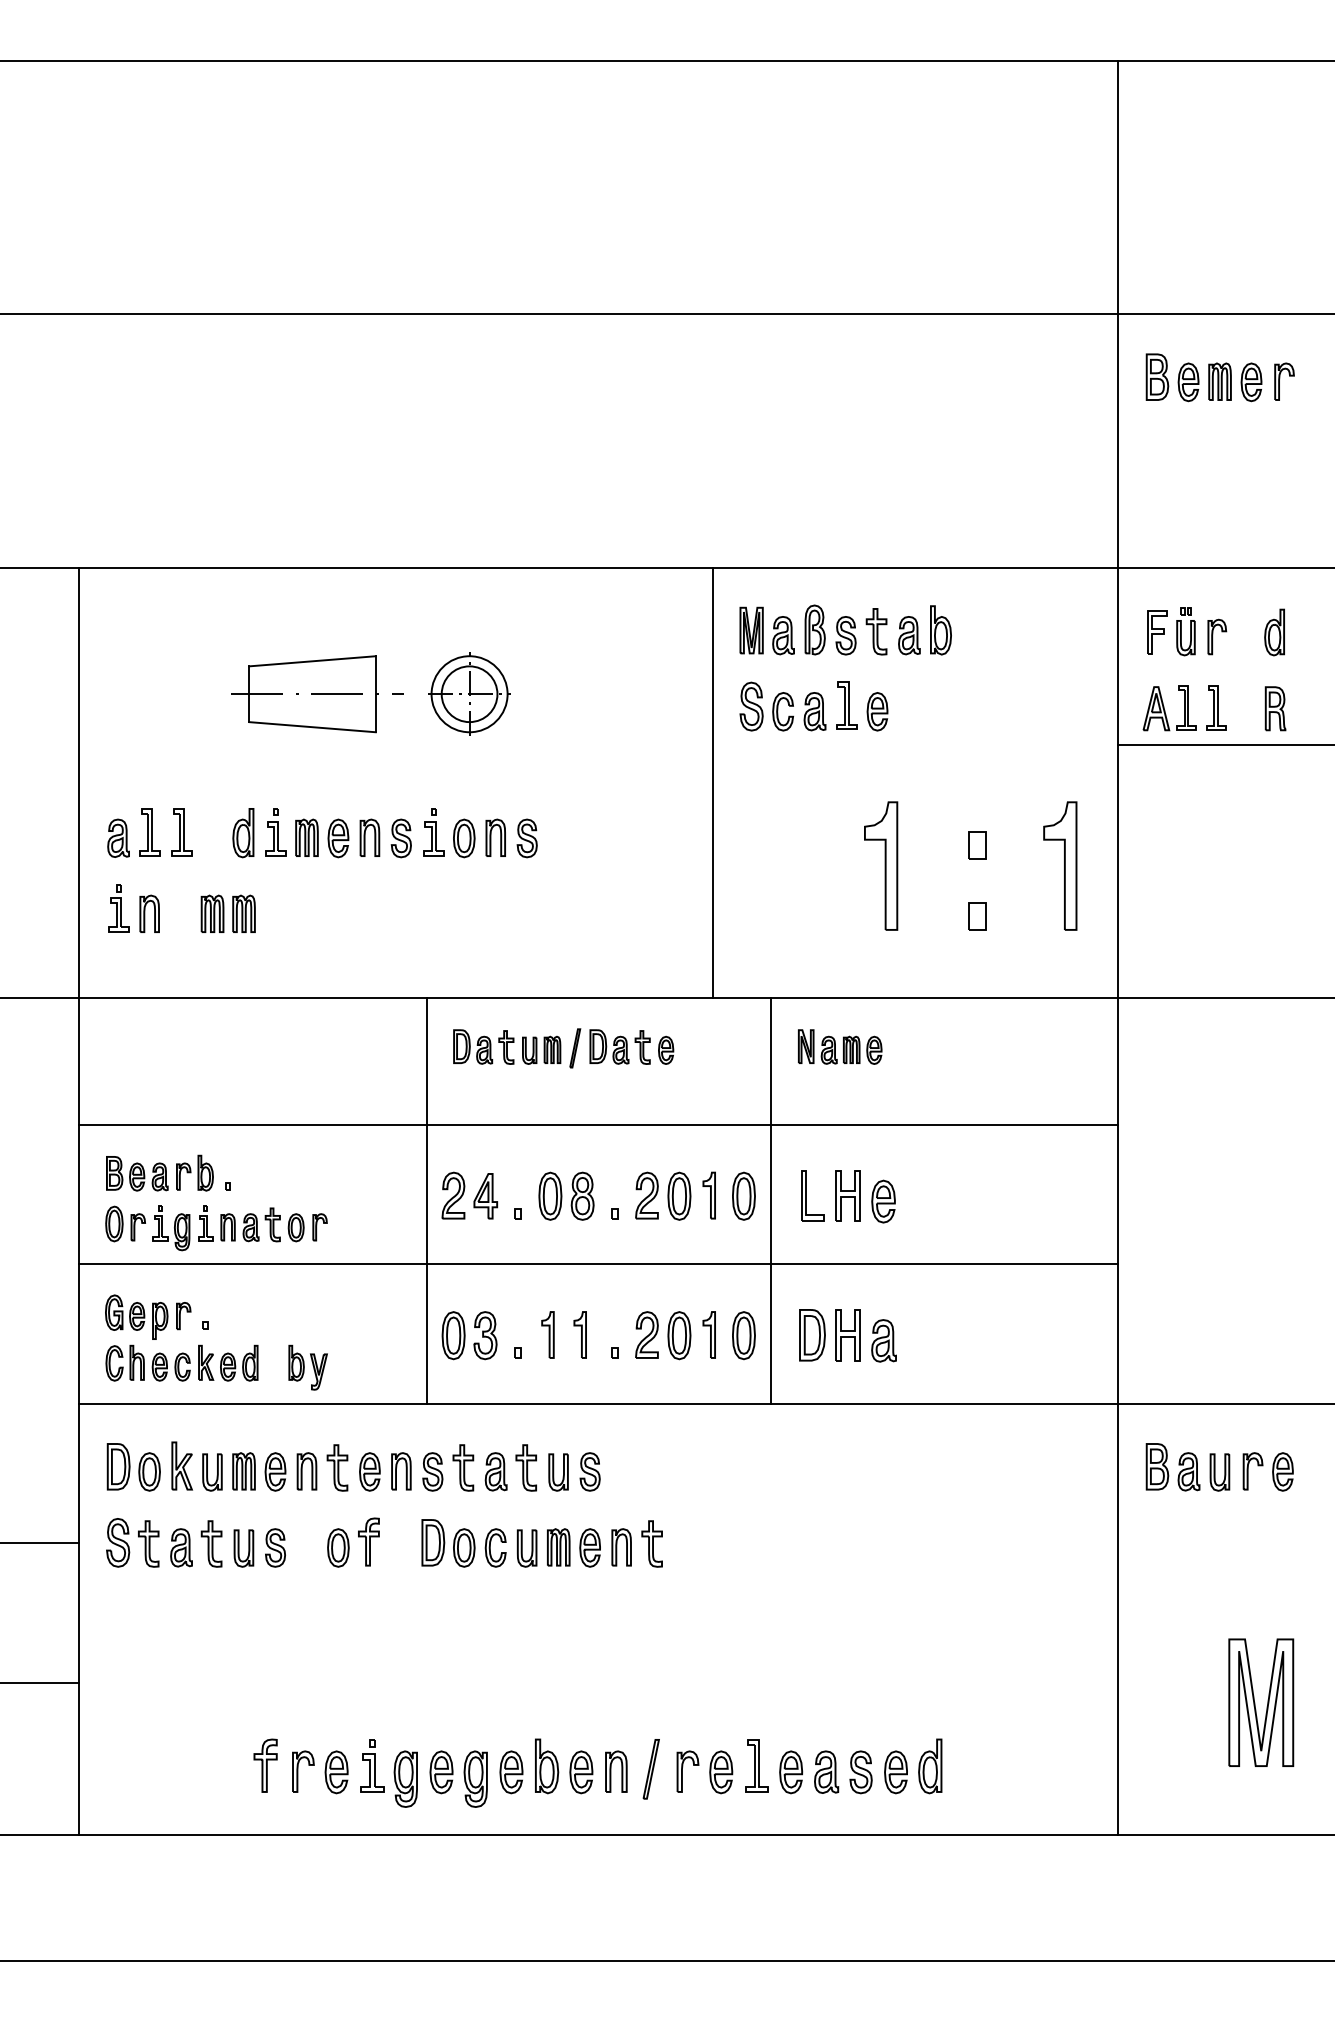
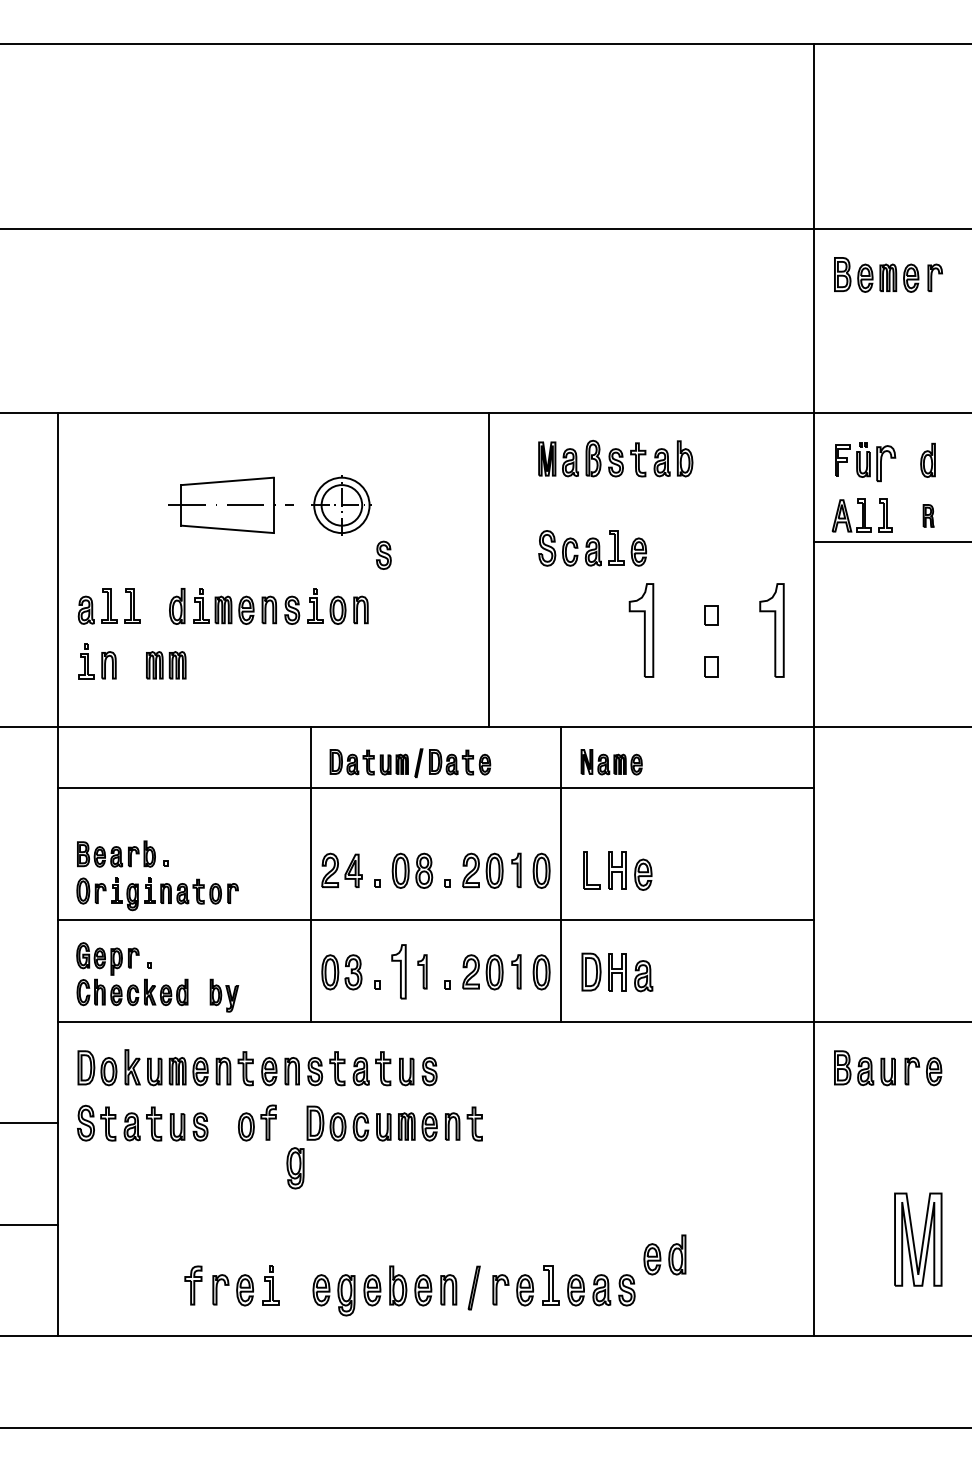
part: (1217, 636) -> (886, 463), size x1.4
part: (813, 706) -> (592, 548), moved
part: (1275, 708) -> (928, 515), size x0.7
line: (713, 782) -> (489, 569), moved
part: (526, 837) -> (383, 554), moved
line: (598, 1125) -> (435, 788), moved
part: (547, 1334) -> (398, 971), size x1.6
part: (912, 1765) -> (664, 1254), moved
part: (405, 1779) -> (295, 1168), moved

